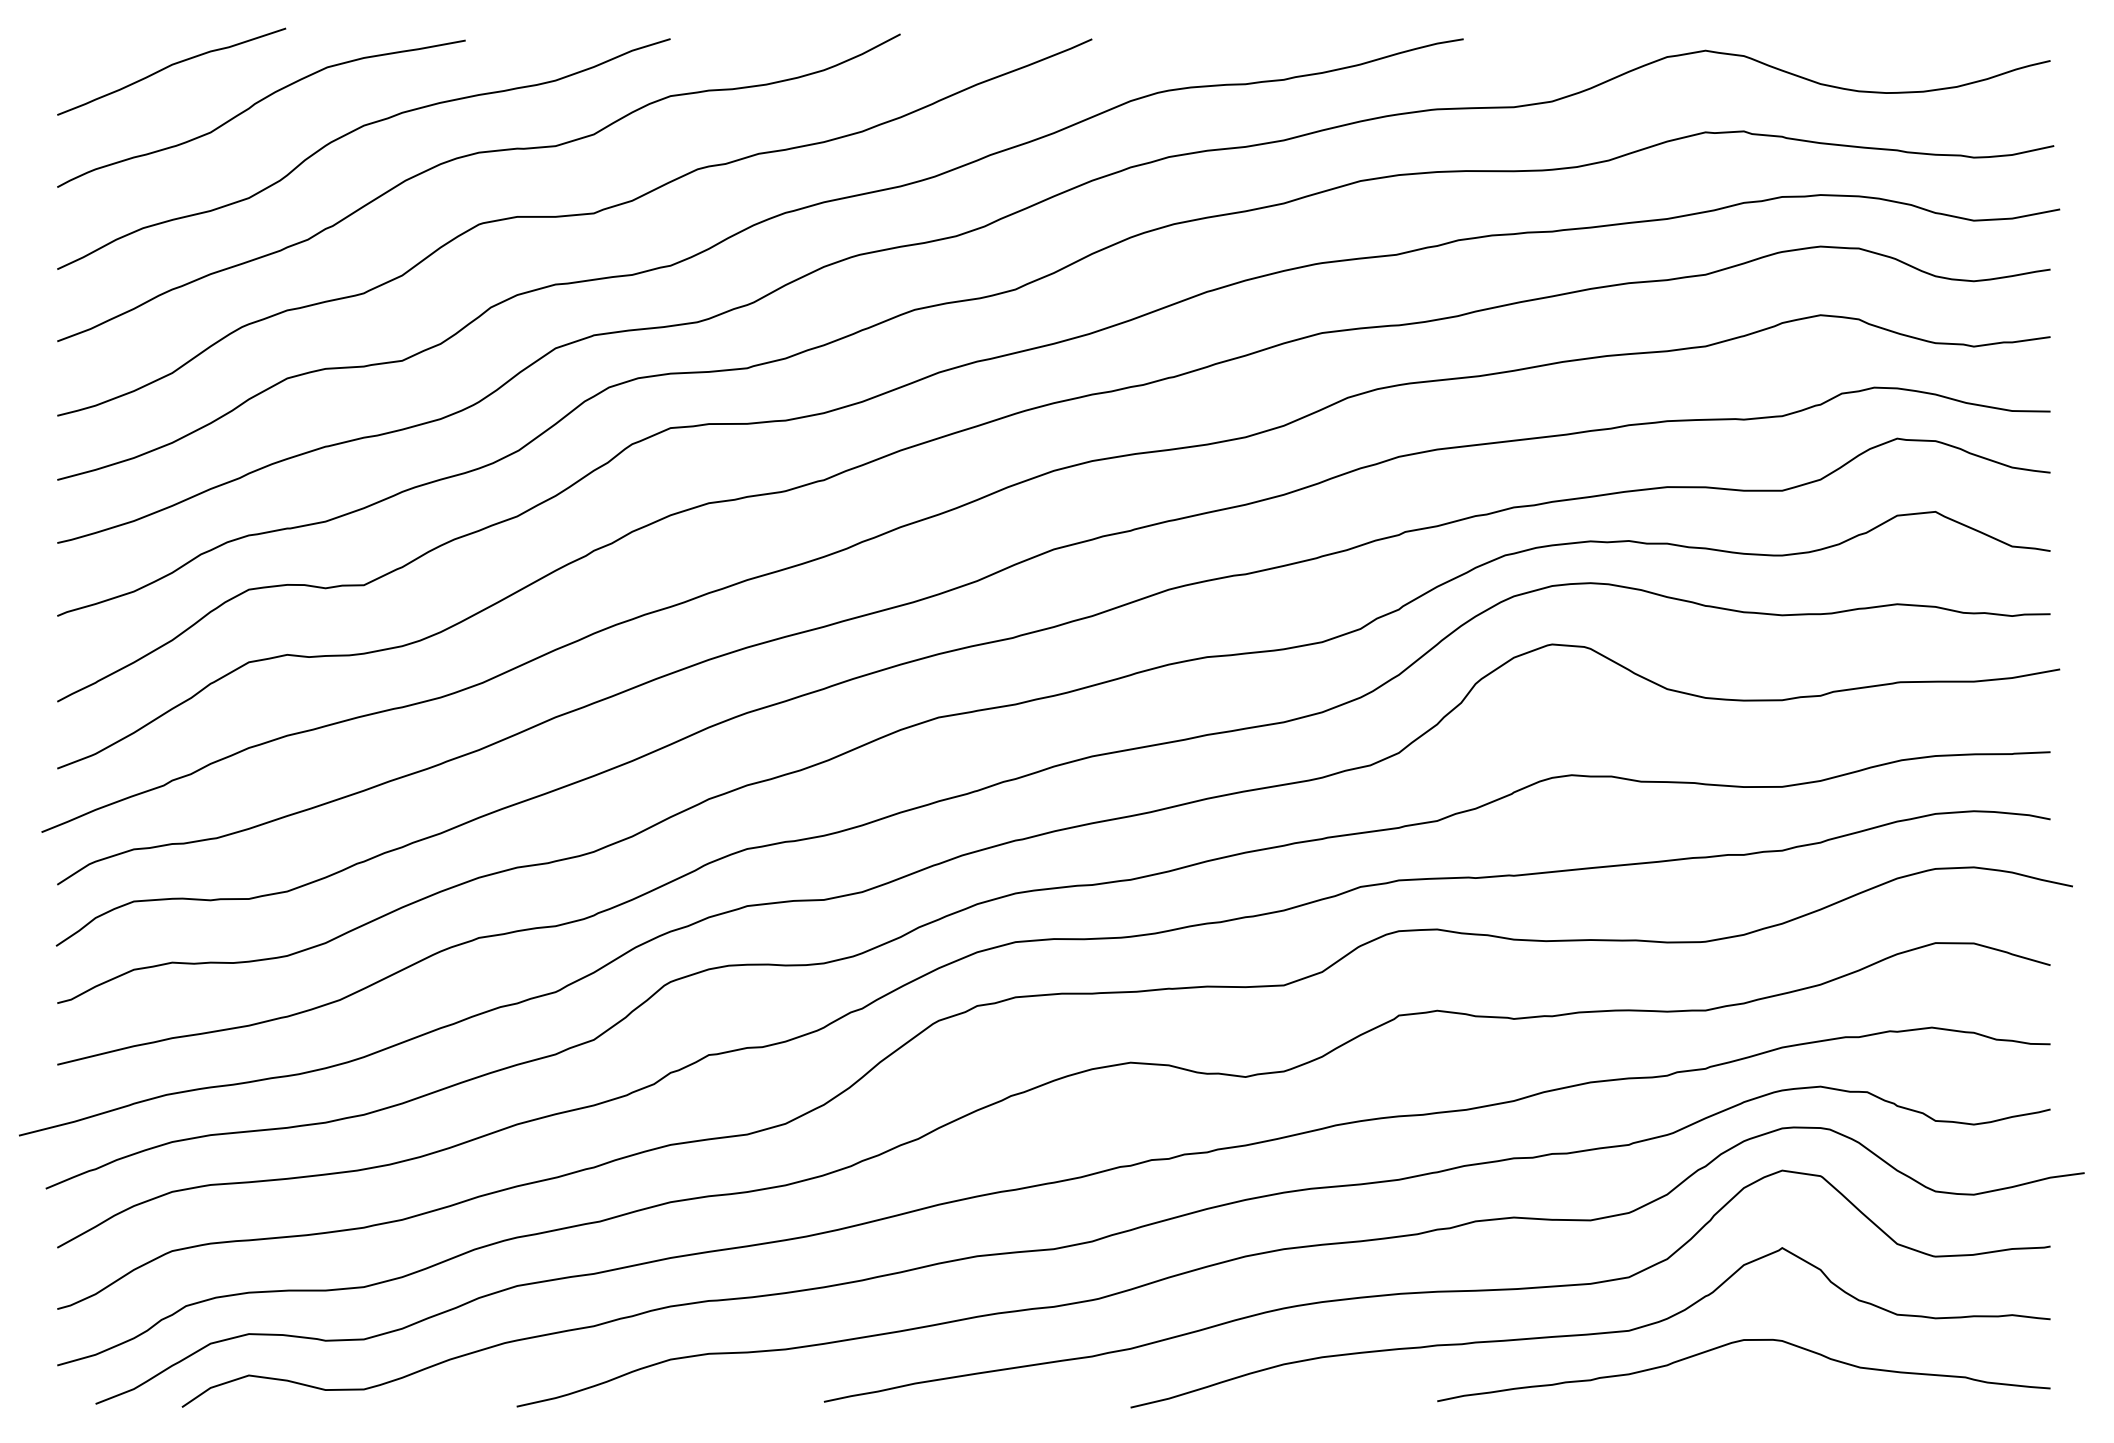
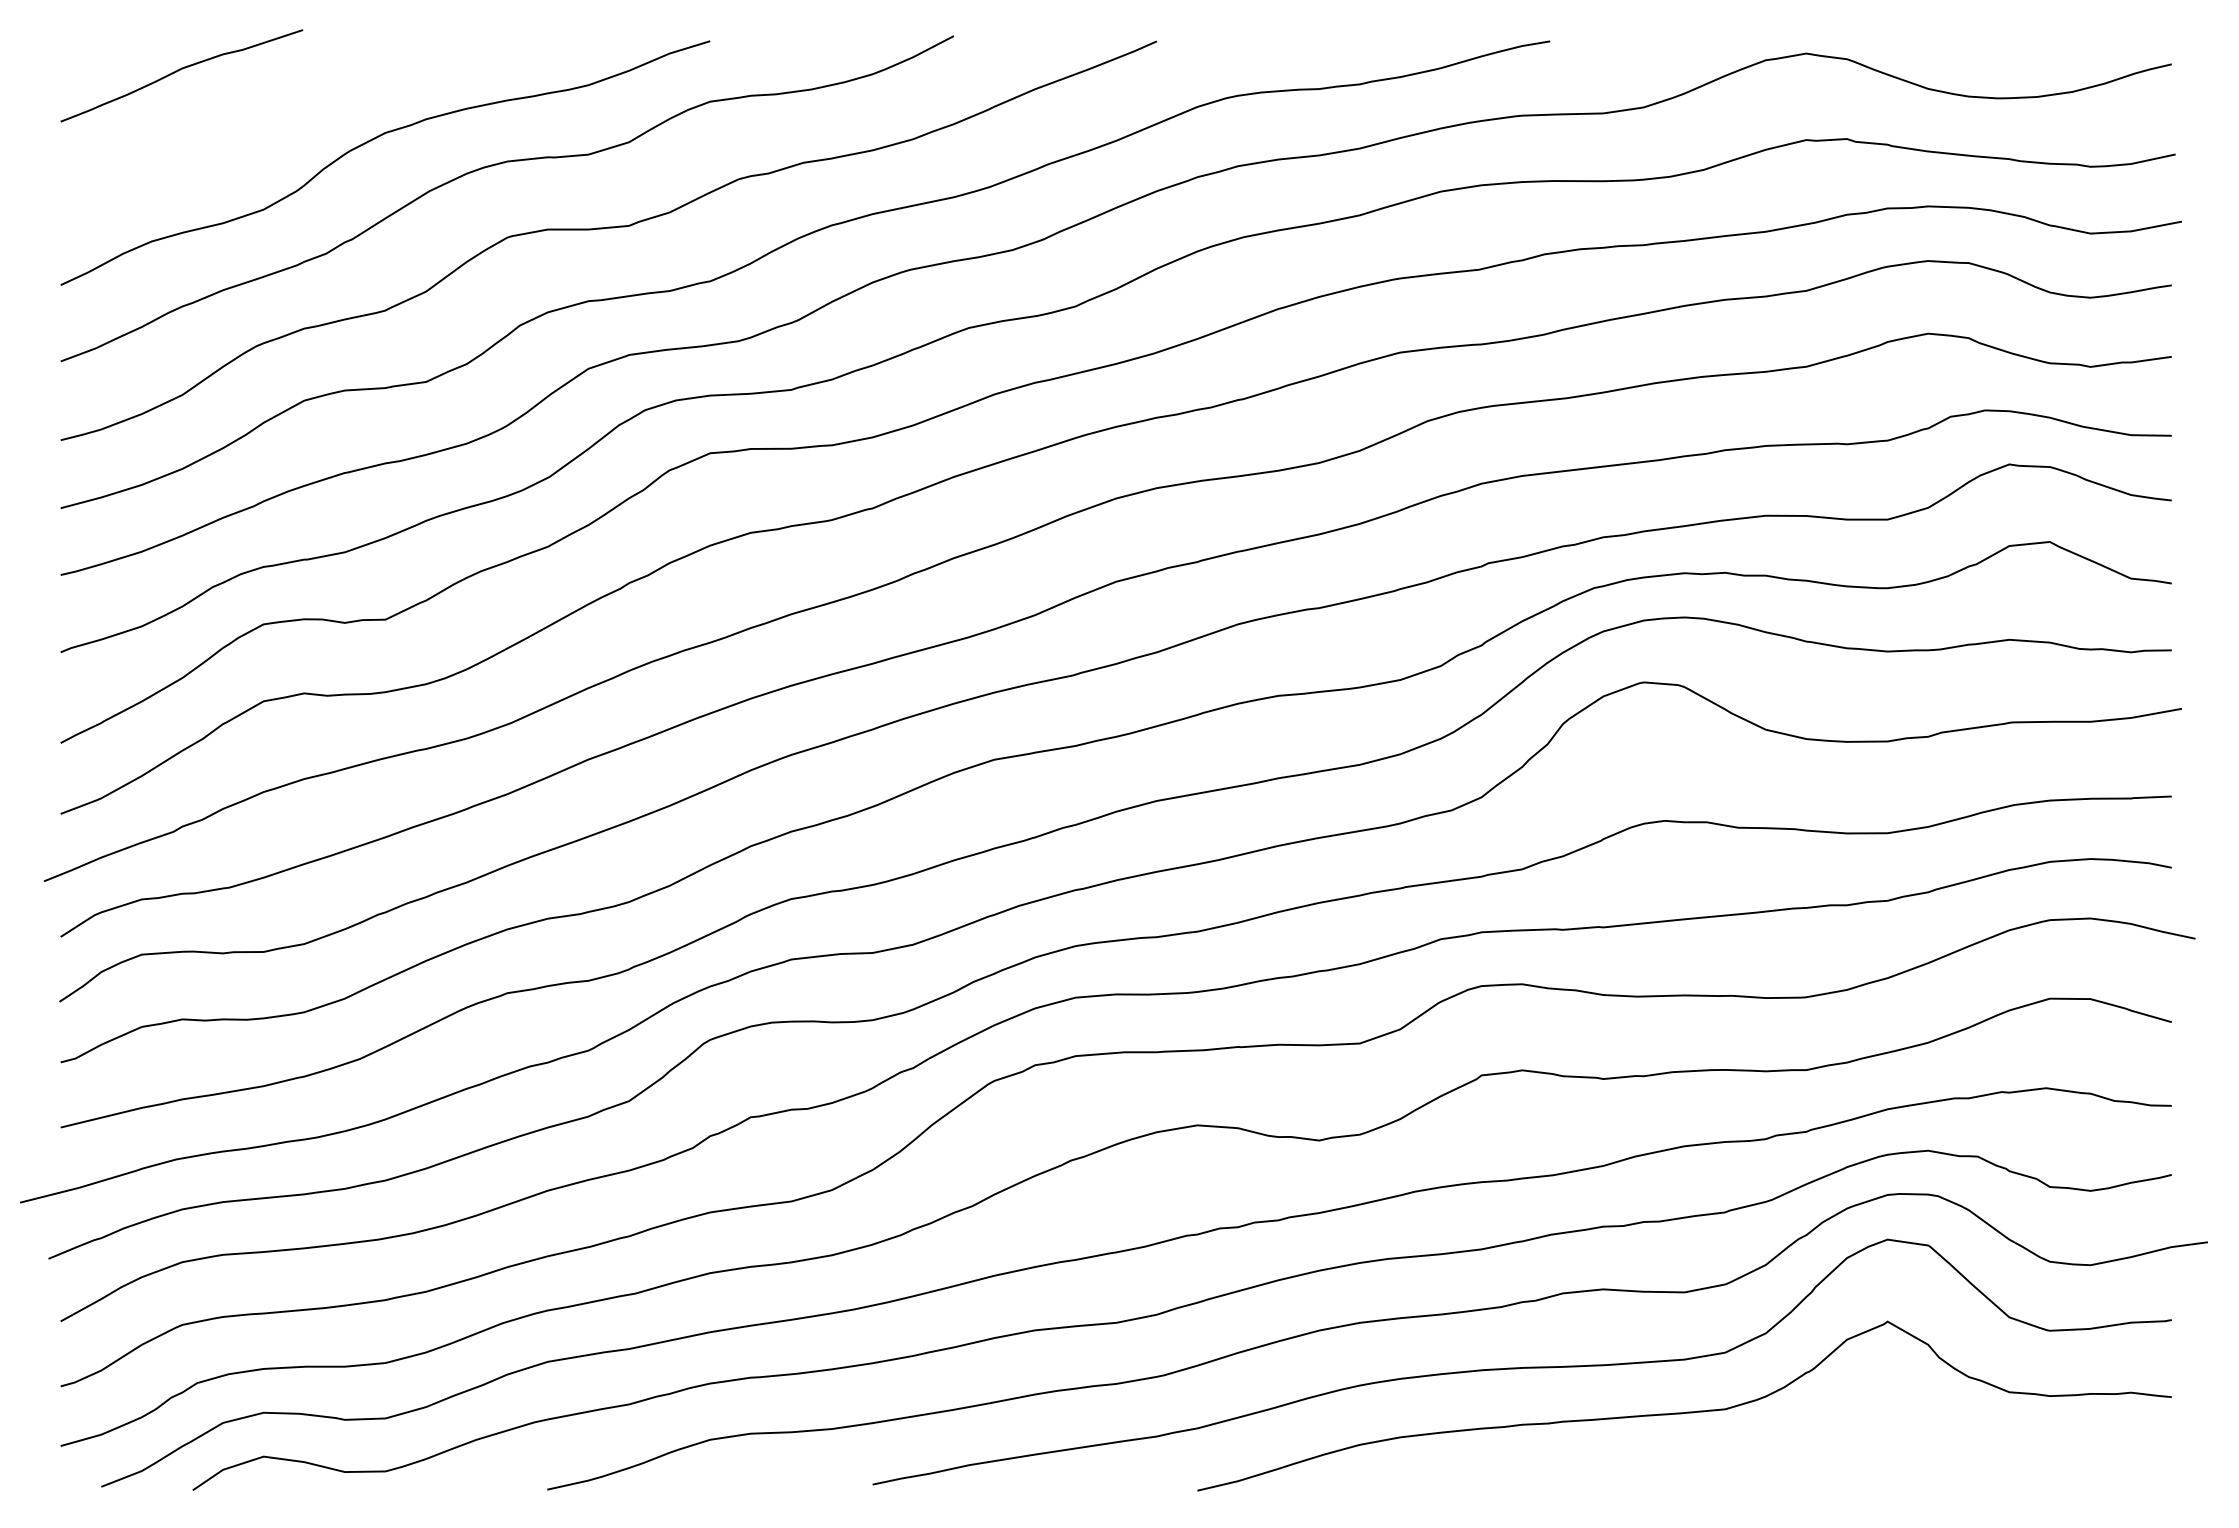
curve: (256, 104) -> (271, 110), removed
curve: (1738, 1342) -> (1841, 1421), removed

